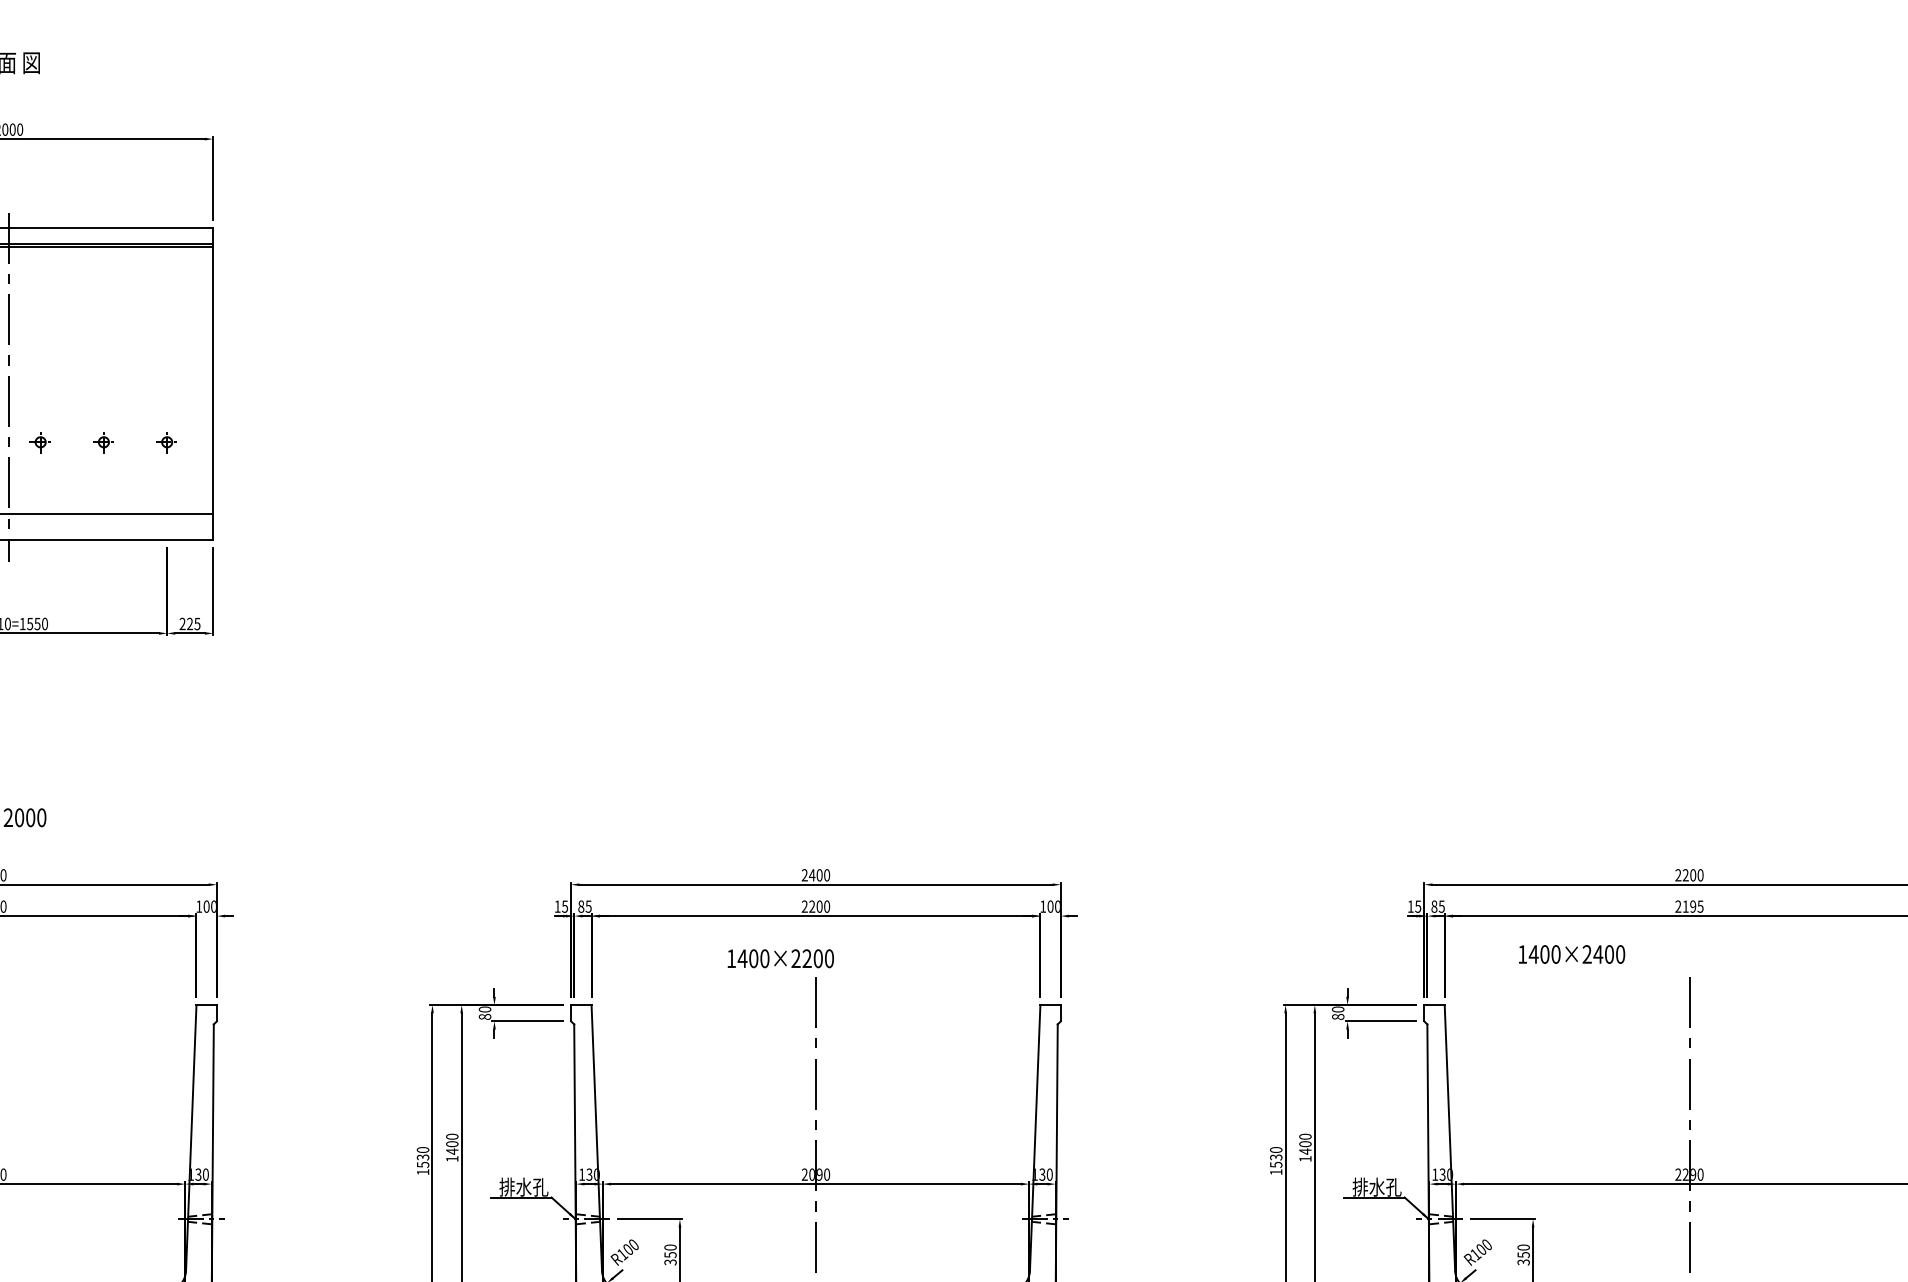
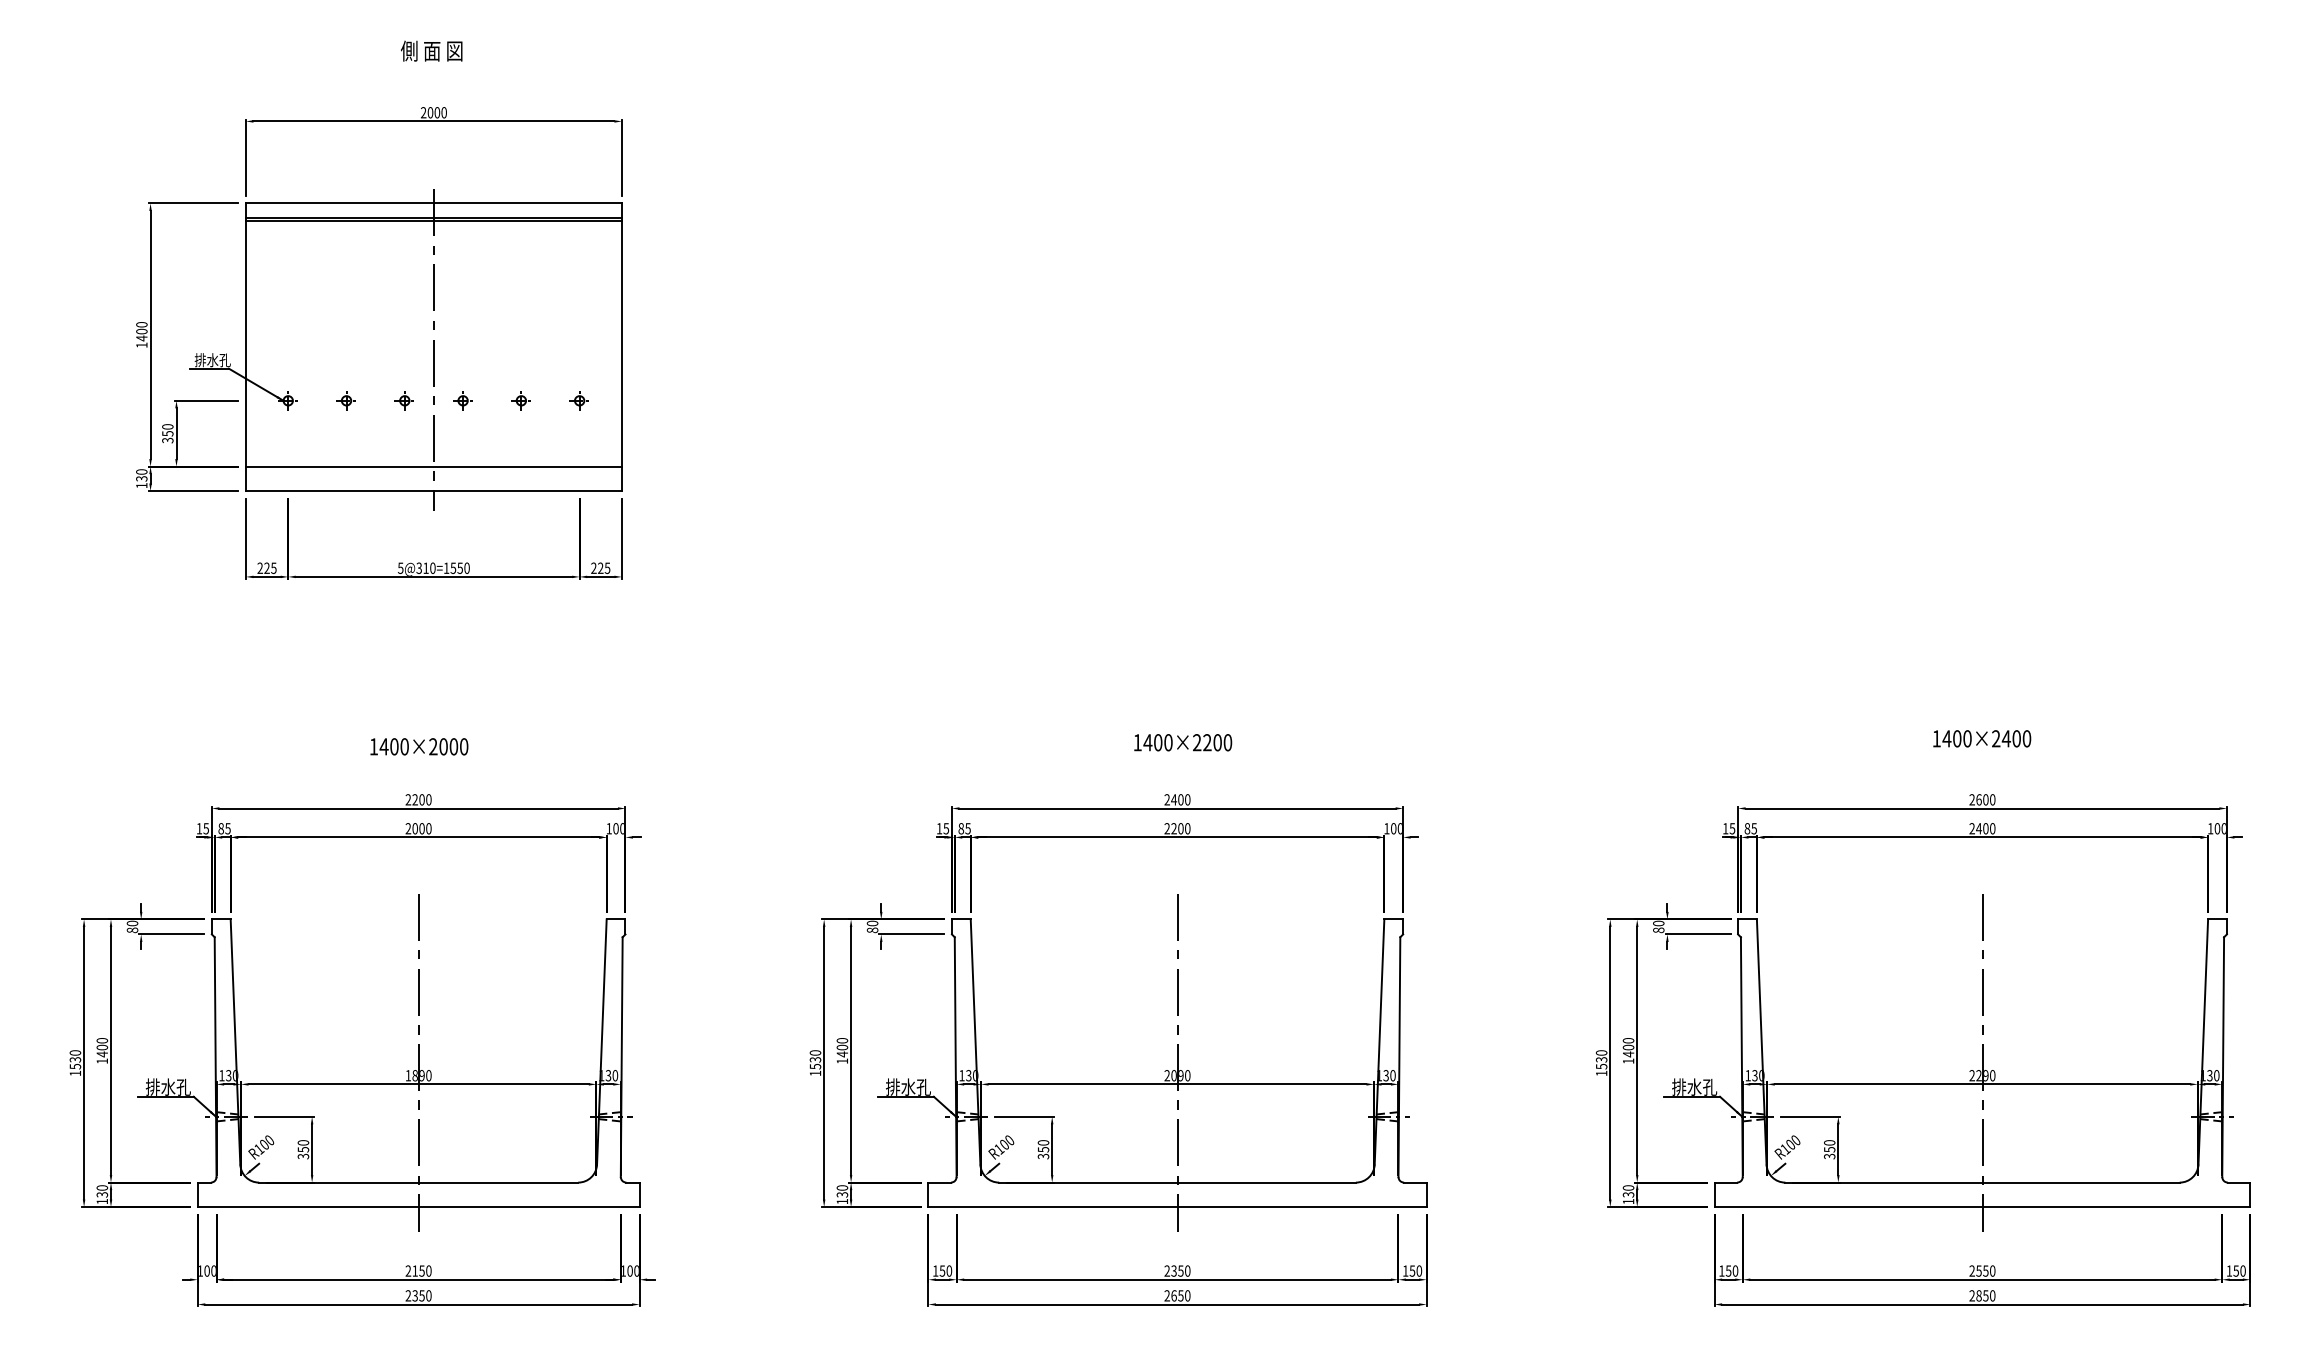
text: (1685, 874) -> (1978, 799), 2200 -> 2600
text: (1692, 906) -> (1985, 828), 2195 -> 2400
text: (1572, 954) -> (1982, 738), moved
text: (781, 958) -> (1183, 742), moved

